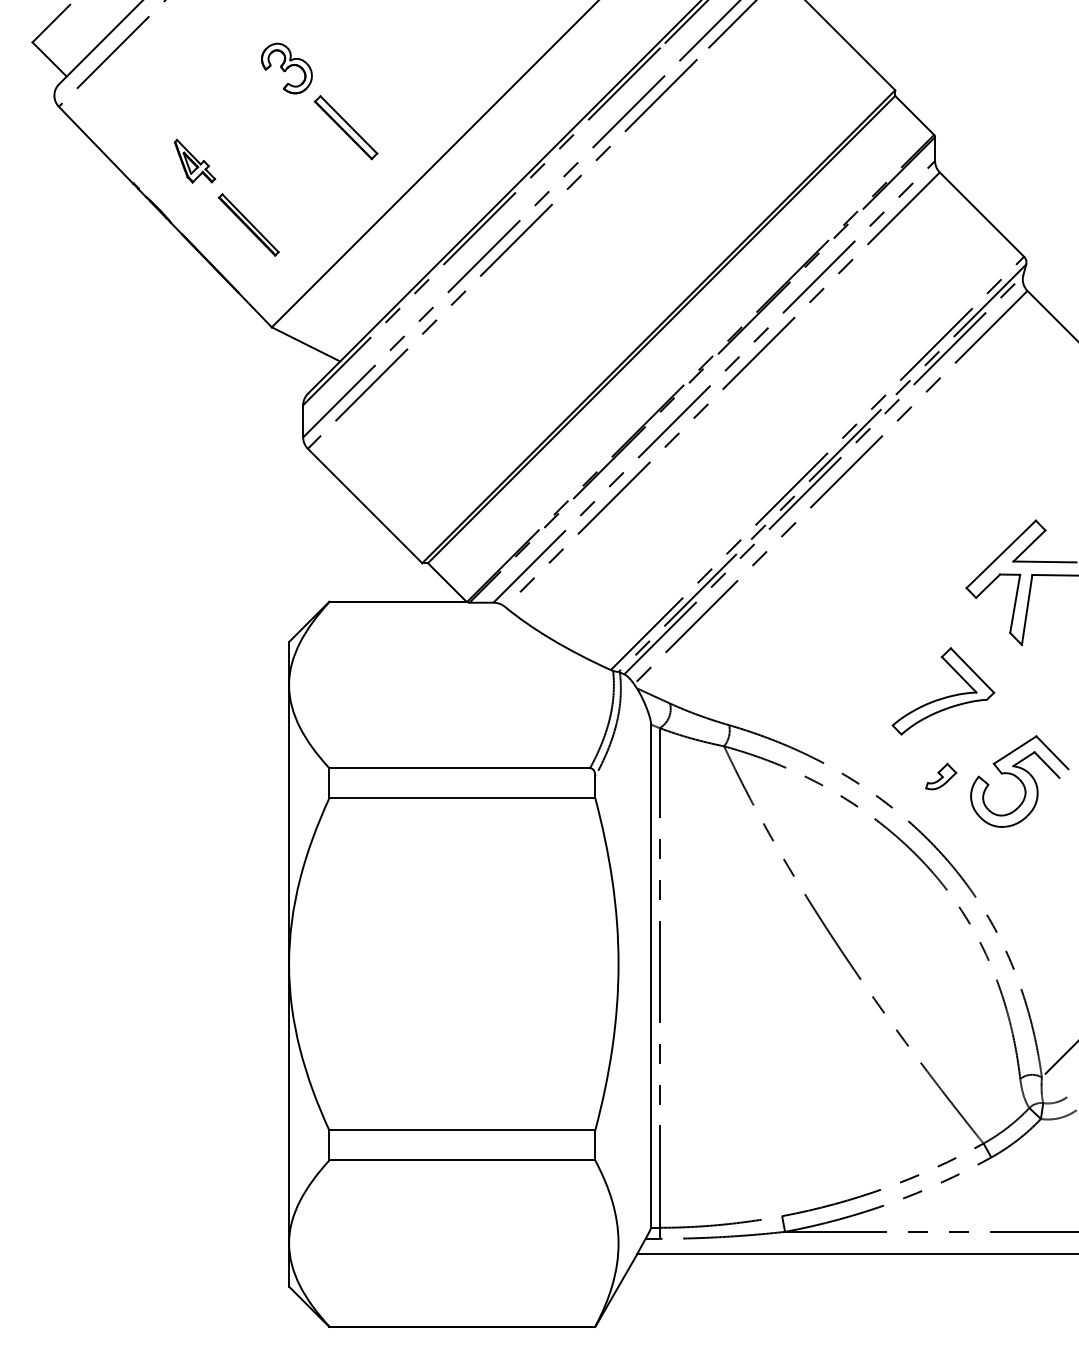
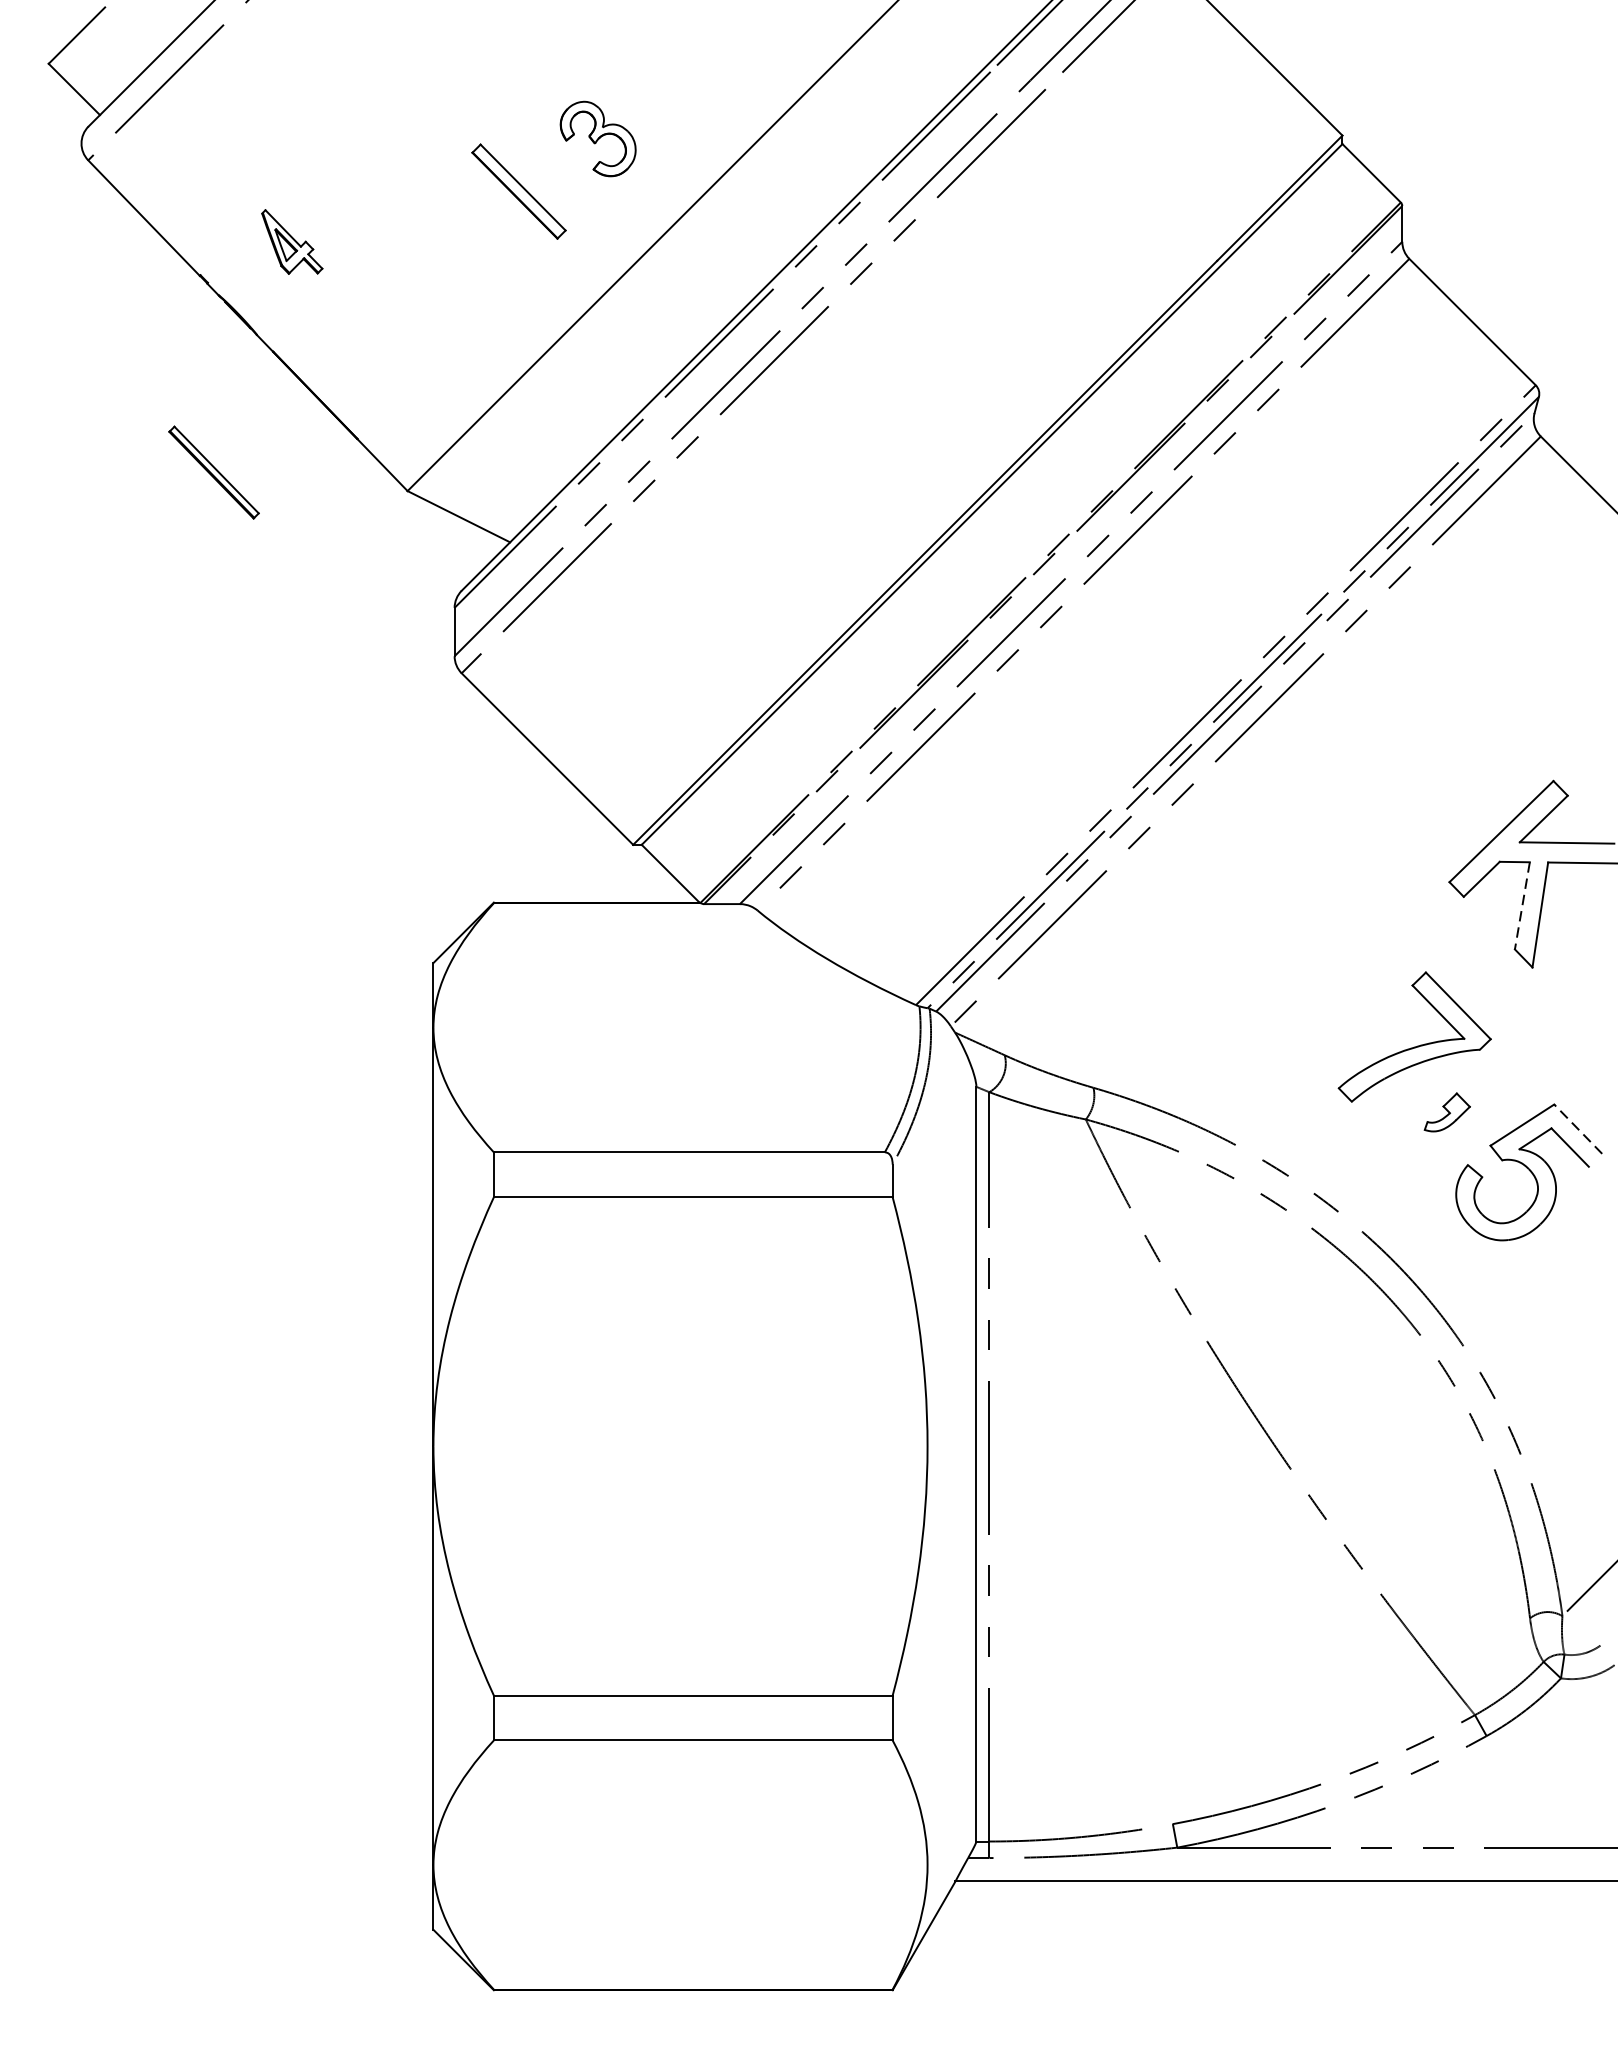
part: (286, 68) -> (597, 138), moved
part: (248, 224) -> (213, 471), moved
line: (1015, 604) -> (1522, 906), solid -> dashed
line: (1052, 752) -> (1578, 1128), solid -> dashed
part: (941, 776) -> (1447, 1112), moved

